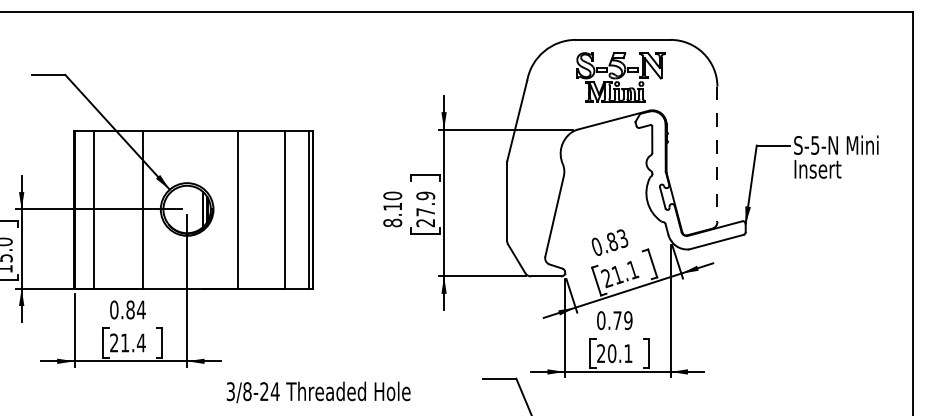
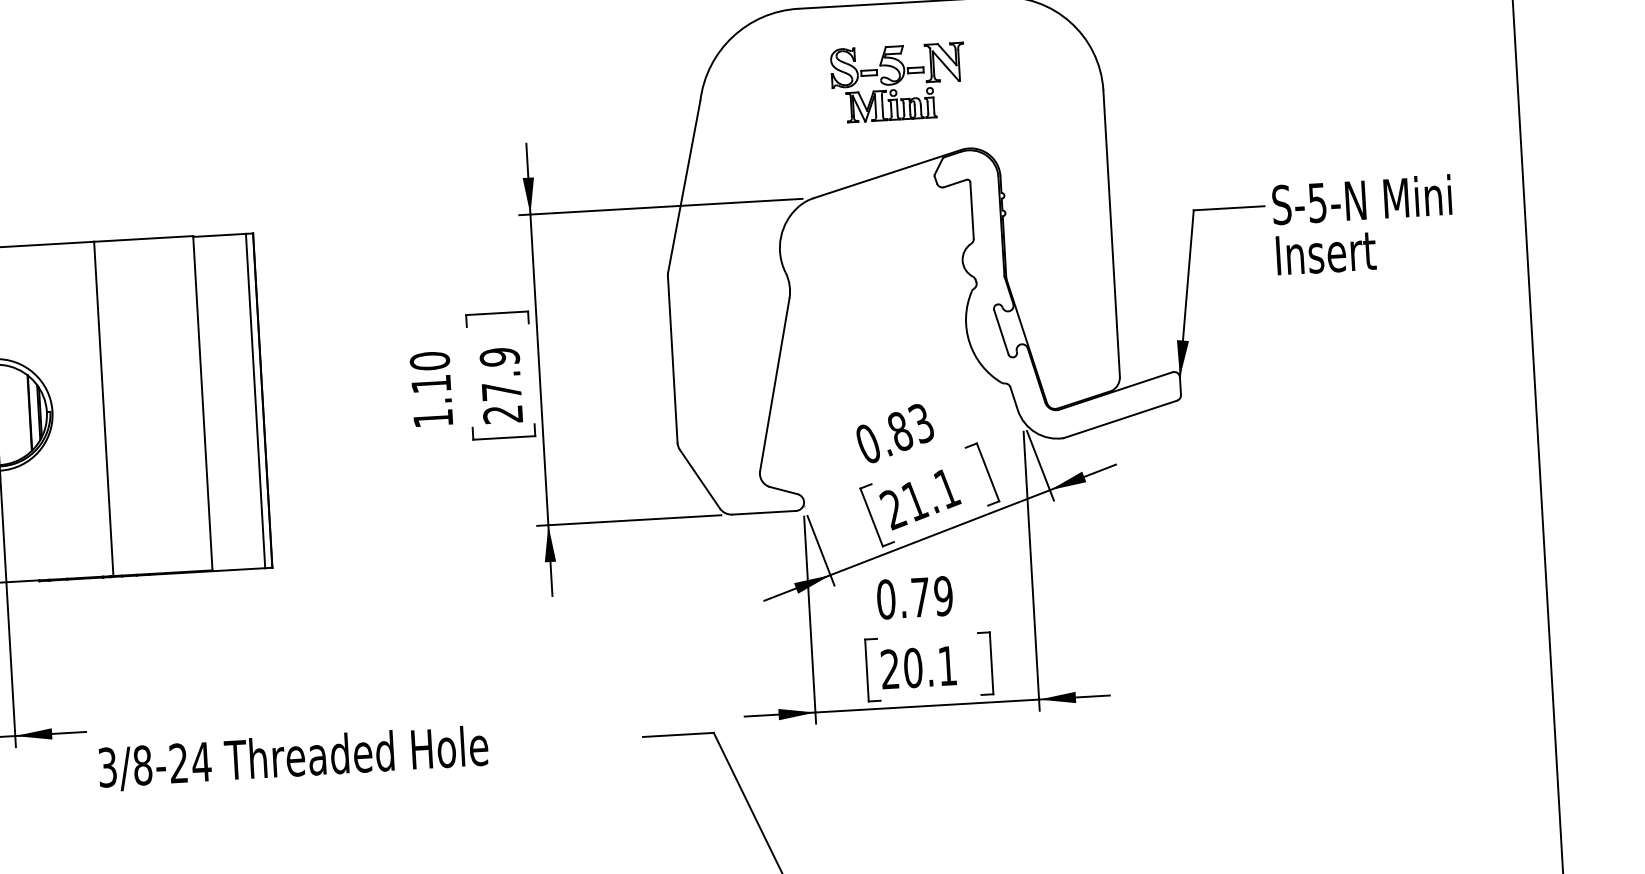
part: (621, 77) -> (899, 82), size x0.71
line: (717, 154) -> (1111, 233), dashed -> solid
text: (392, 222) -> (432, 417), 8.10 -> 1.10
text: (318, 392) -> (293, 758), moved

